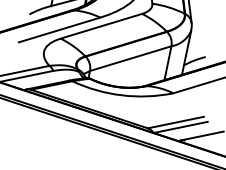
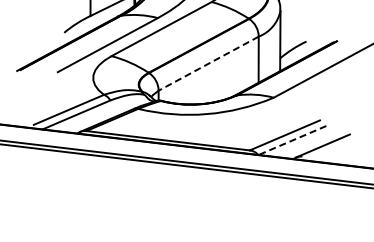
line: (130, 58) -> (208, 63), solid -> dashed
line: (180, 127) -> (292, 140), solid -> dashed

